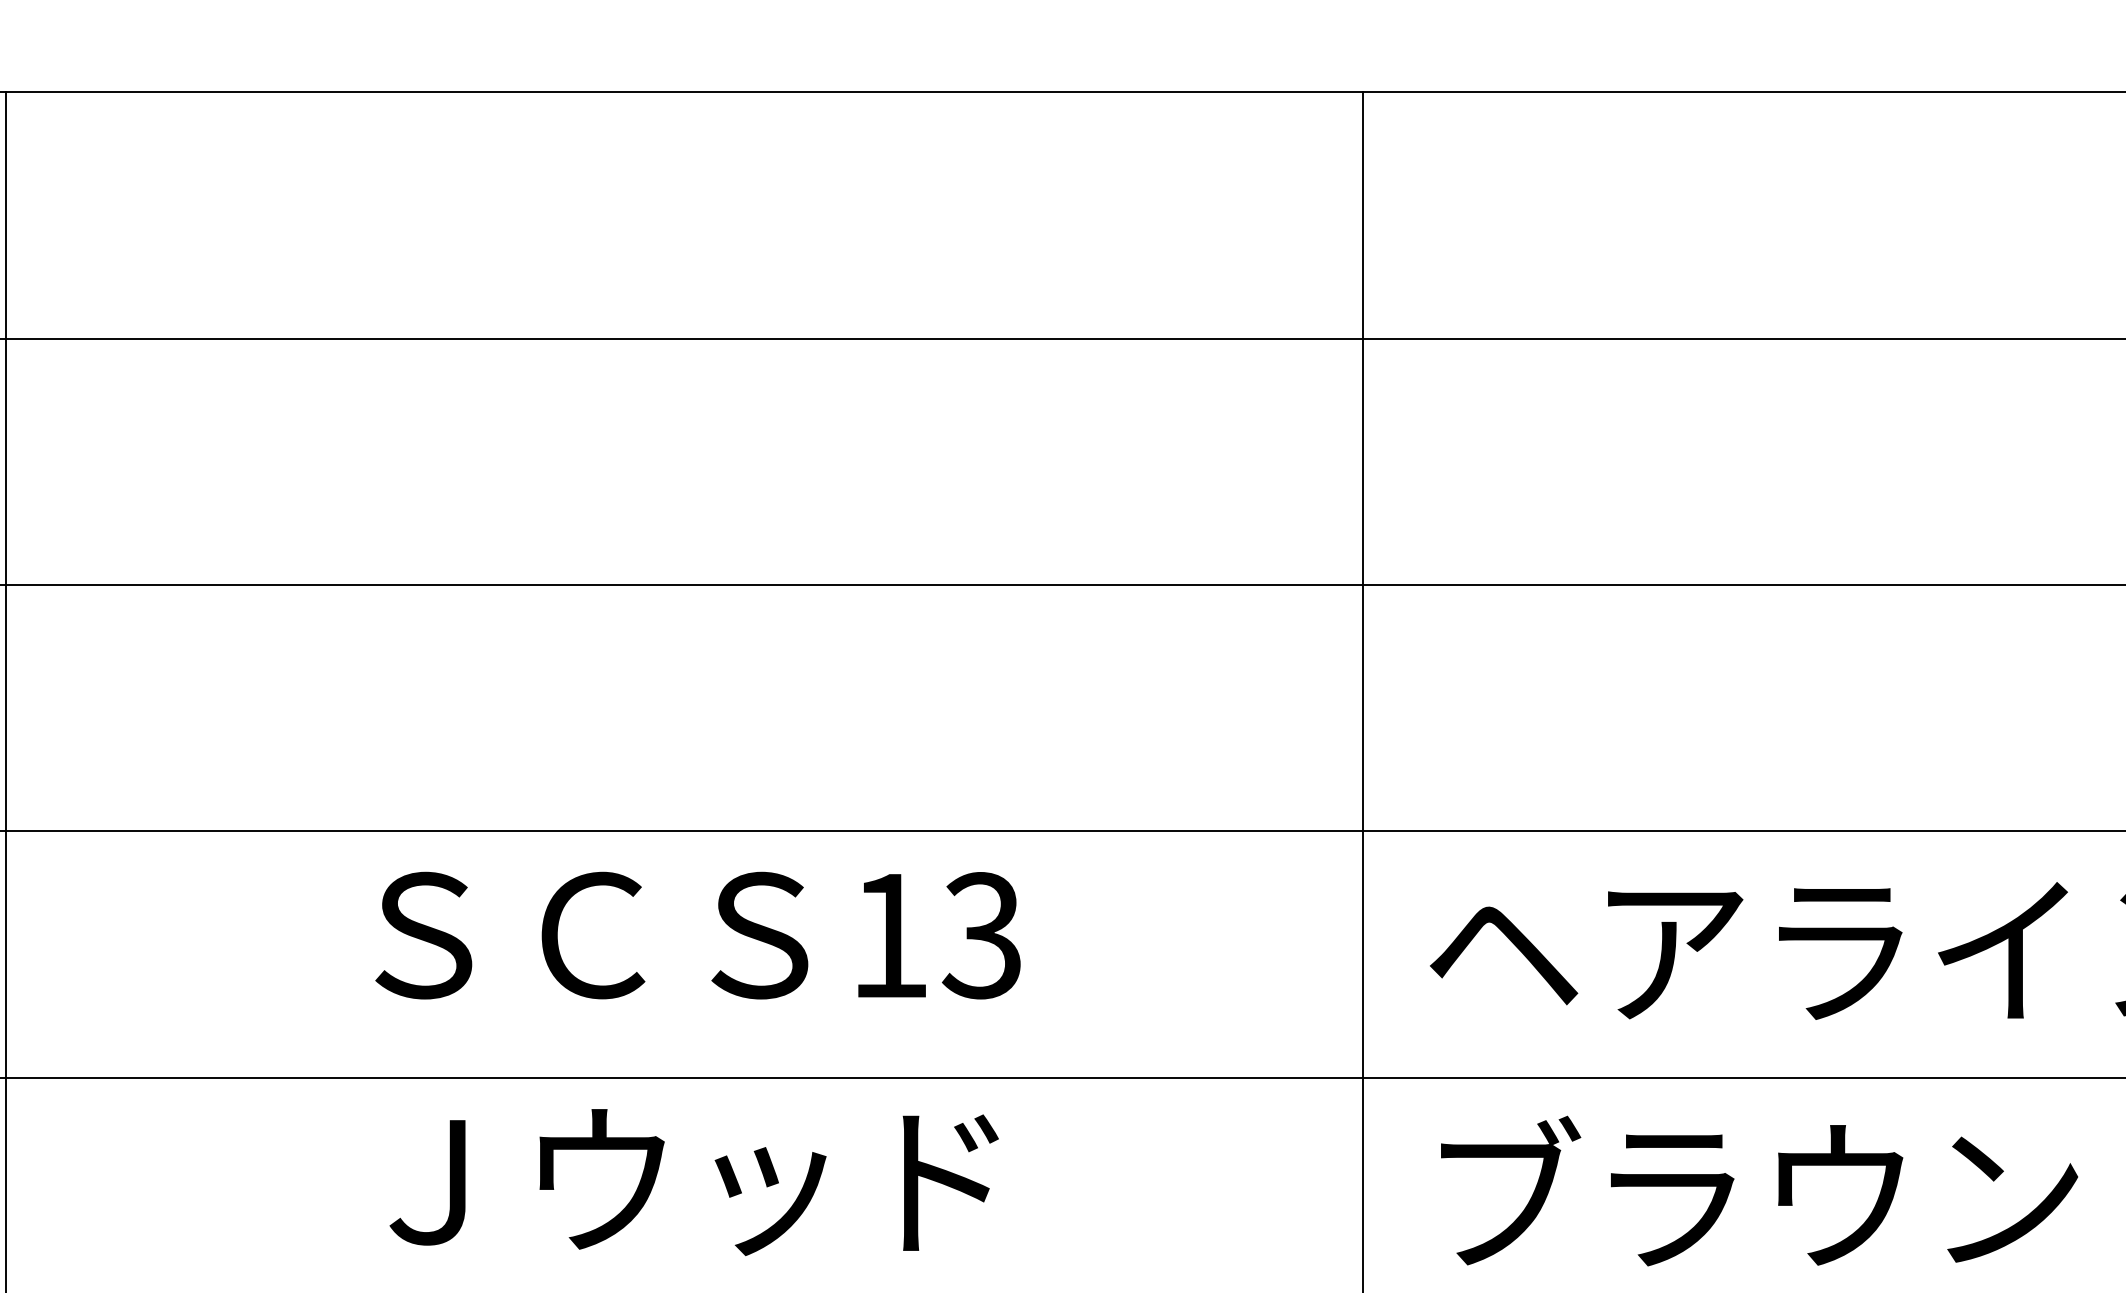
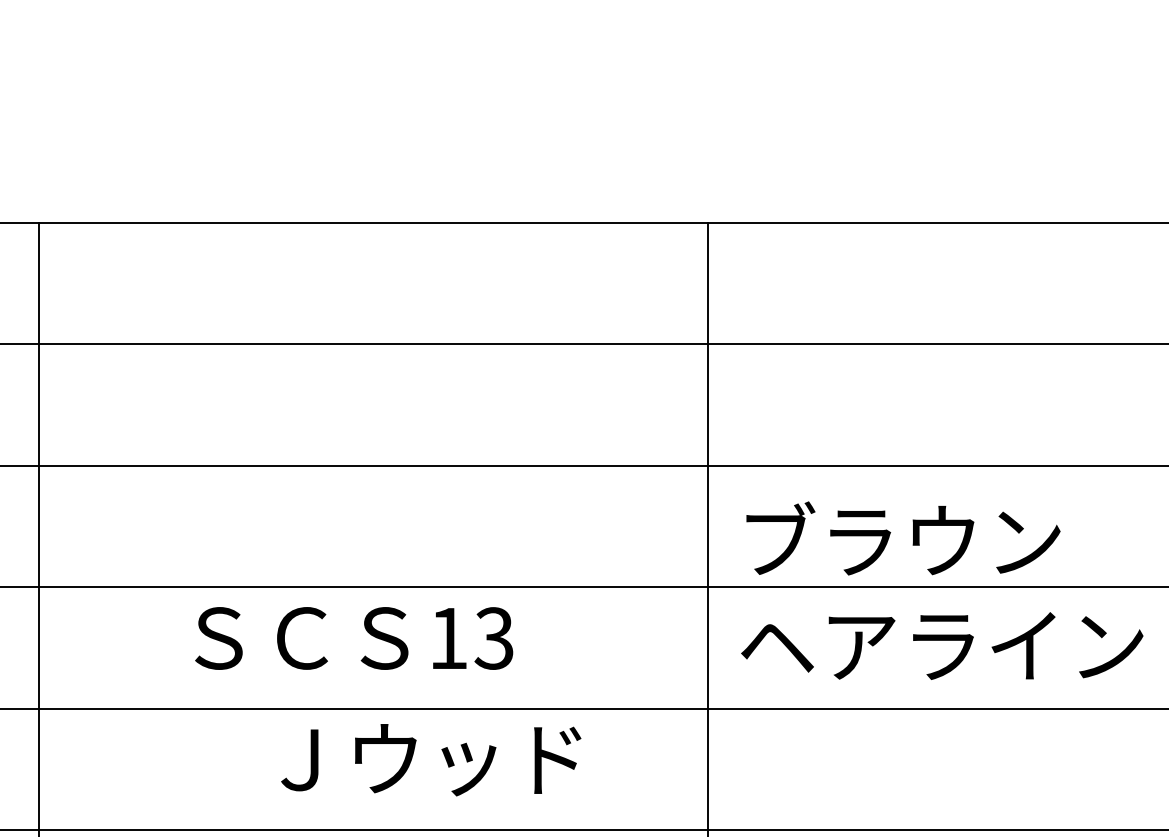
text: (698, 935) -> (354, 638), moved
text: (694, 1183) -> (431, 760), moved
text: (1759, 1191) -> (903, 538), moved

